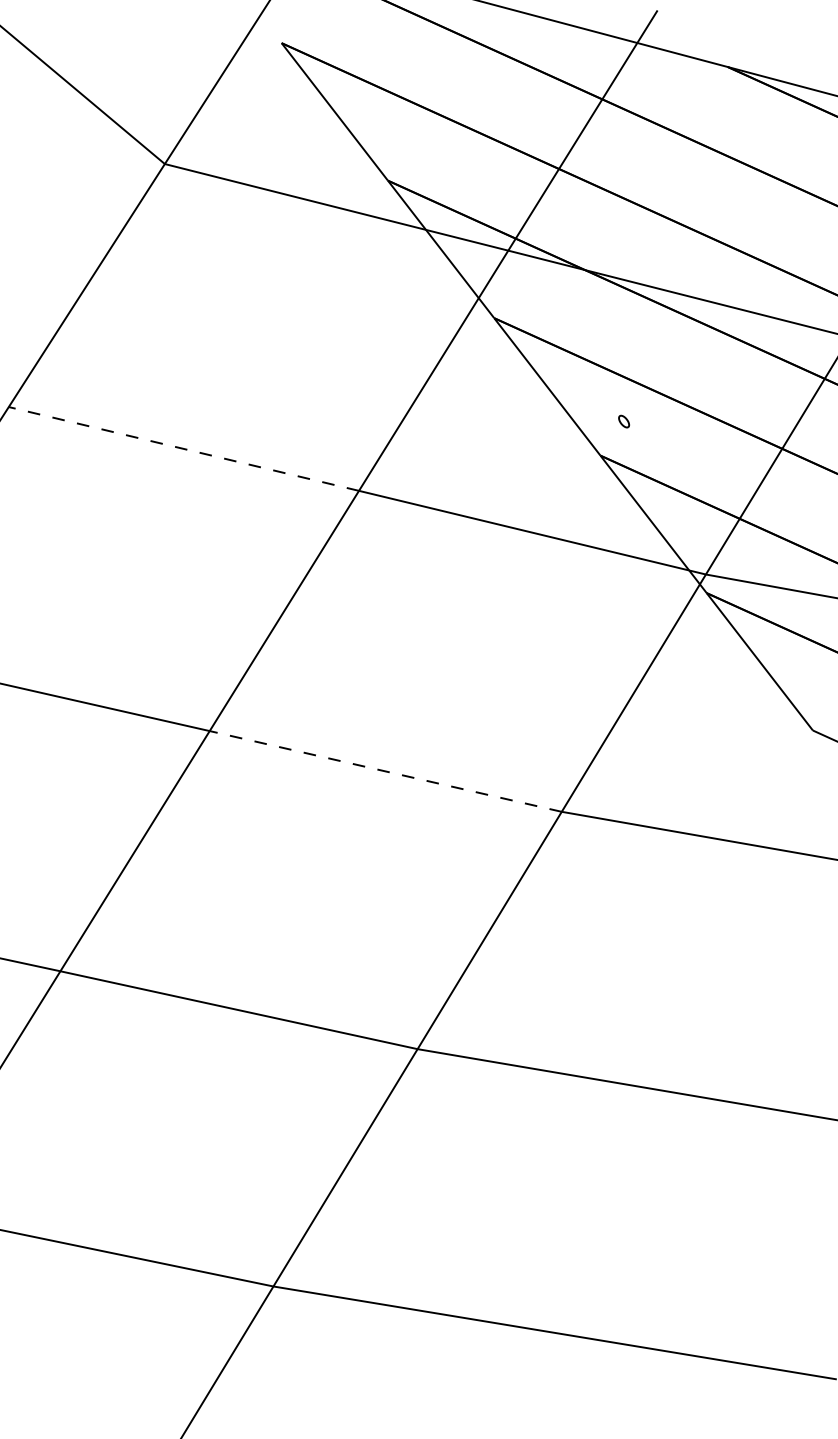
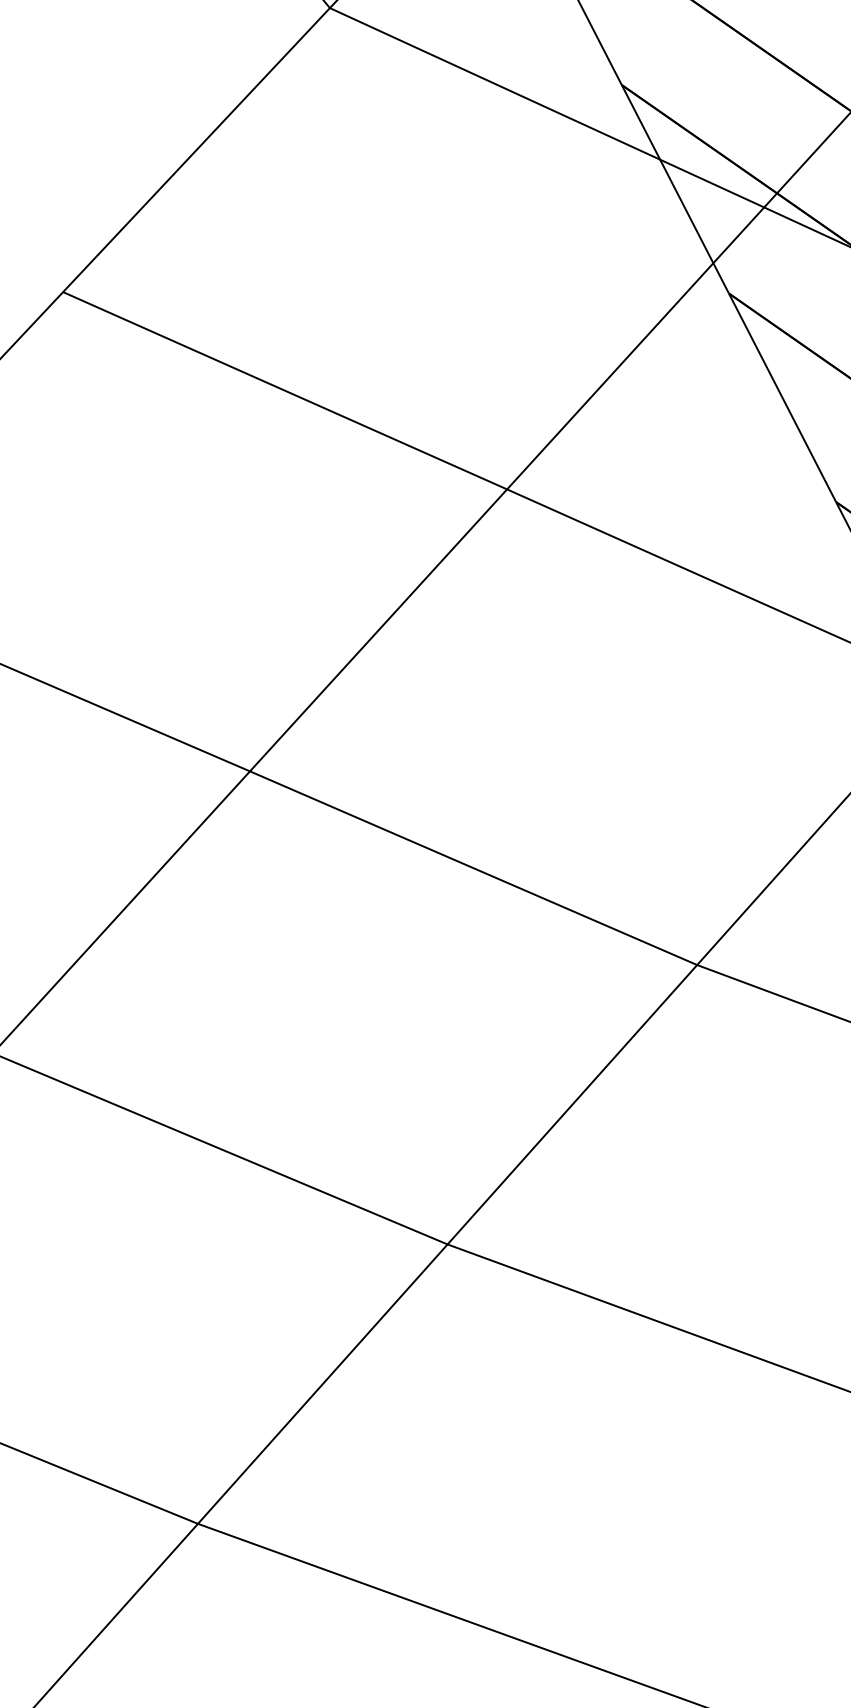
line: (183, 448) -> (284, 390), dashed -> solid
line: (385, 771) -> (473, 868), dashed -> solid

